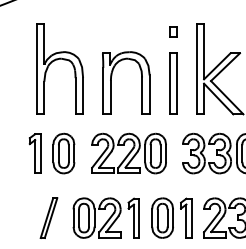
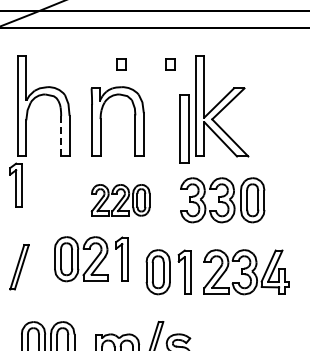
part: (129, 31) -> (121, 64), added
part: (173, 82) -> (184, 128), moved
line: (75, 96) -> (61, 136), solid -> dashed
part: (34, 152) -> (15, 184), moved
part: (63, 153) -> (47, 200), removed
part: (128, 153) -> (120, 200), size x0.7
part: (48, 218) -> (19, 267), moved
part: (106, 218) -> (91, 259), moved

